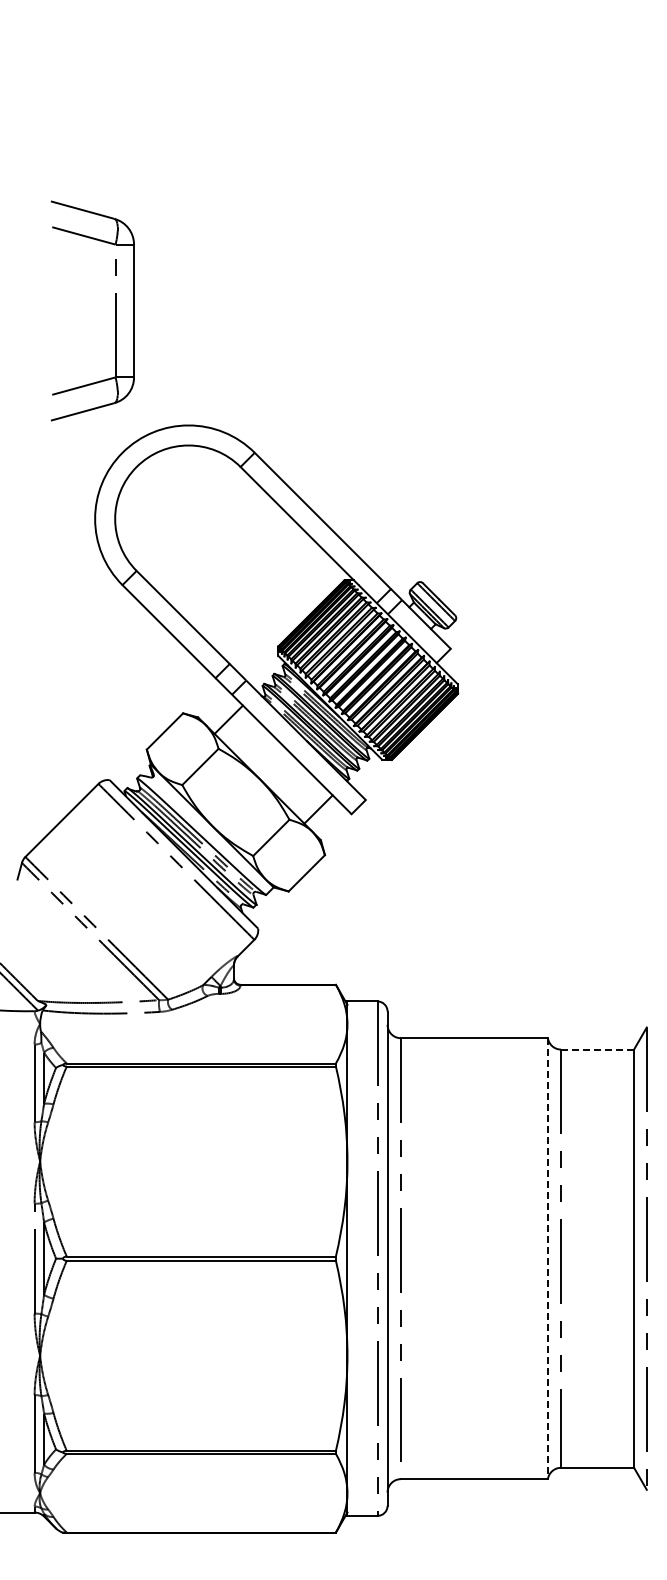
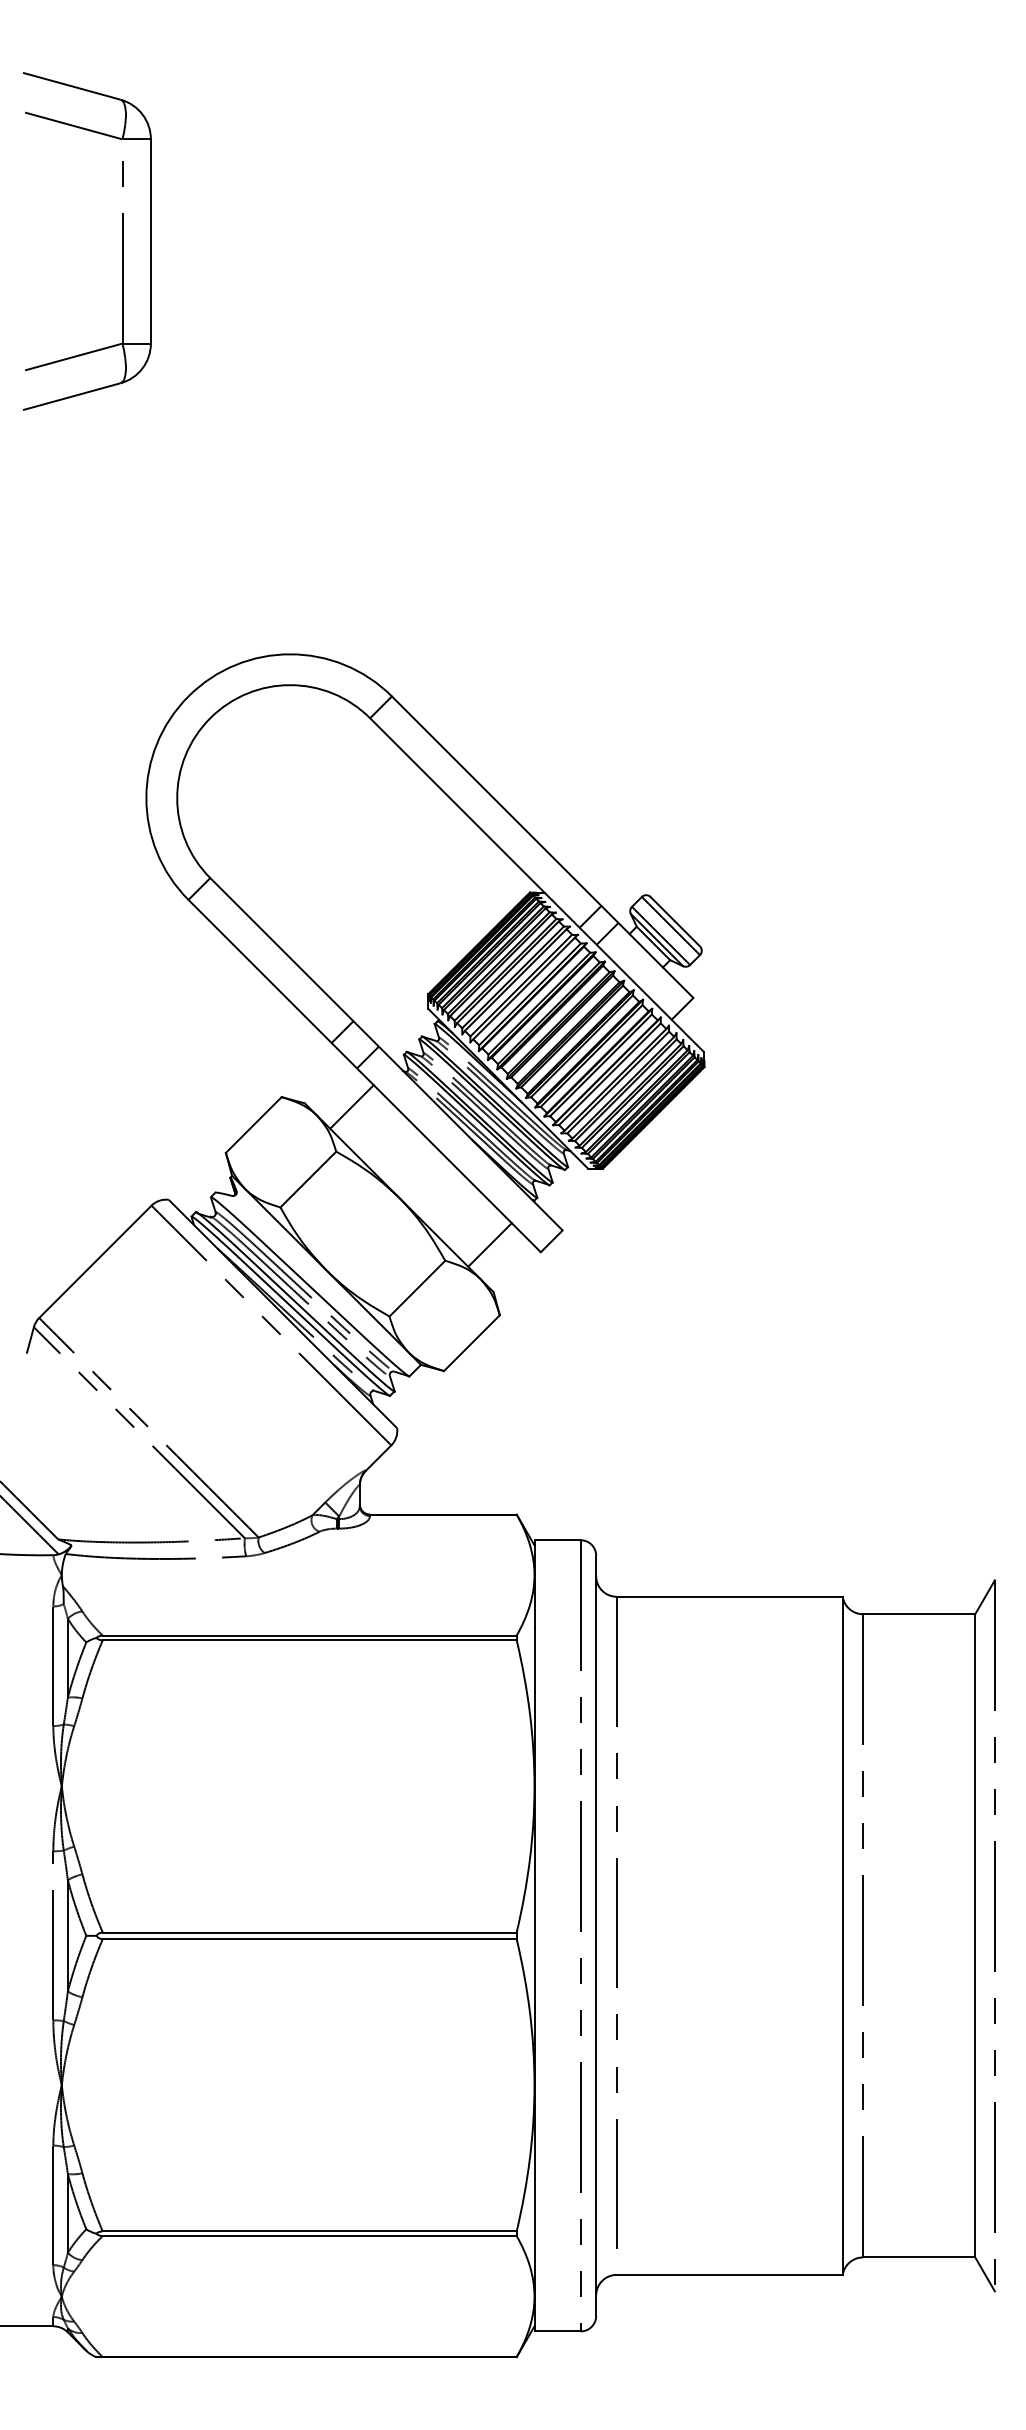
part: (115, 310) -> (122, 240), moved
line: (597, 1049) -> (919, 1614), dashed -> solid
line: (547, 1259) -> (842, 1937), dashed -> solid

